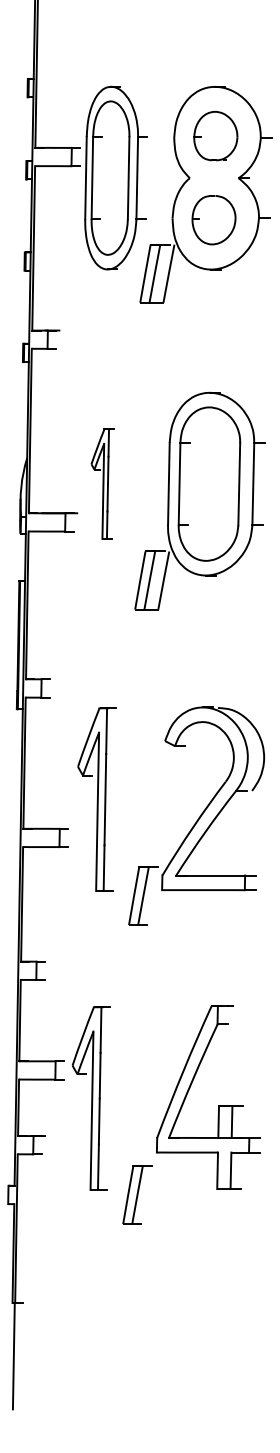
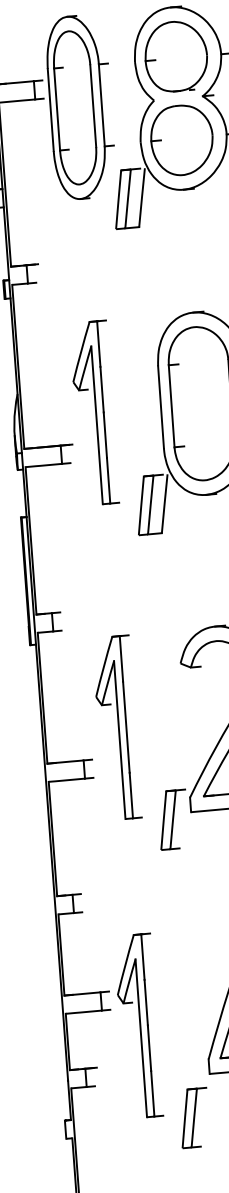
part: (215, 135) -> (175, 55), size x1.43
part: (213, 219) -> (181, 139), size x1.43
part: (102, 483) -> (94, 412), size x1.67

